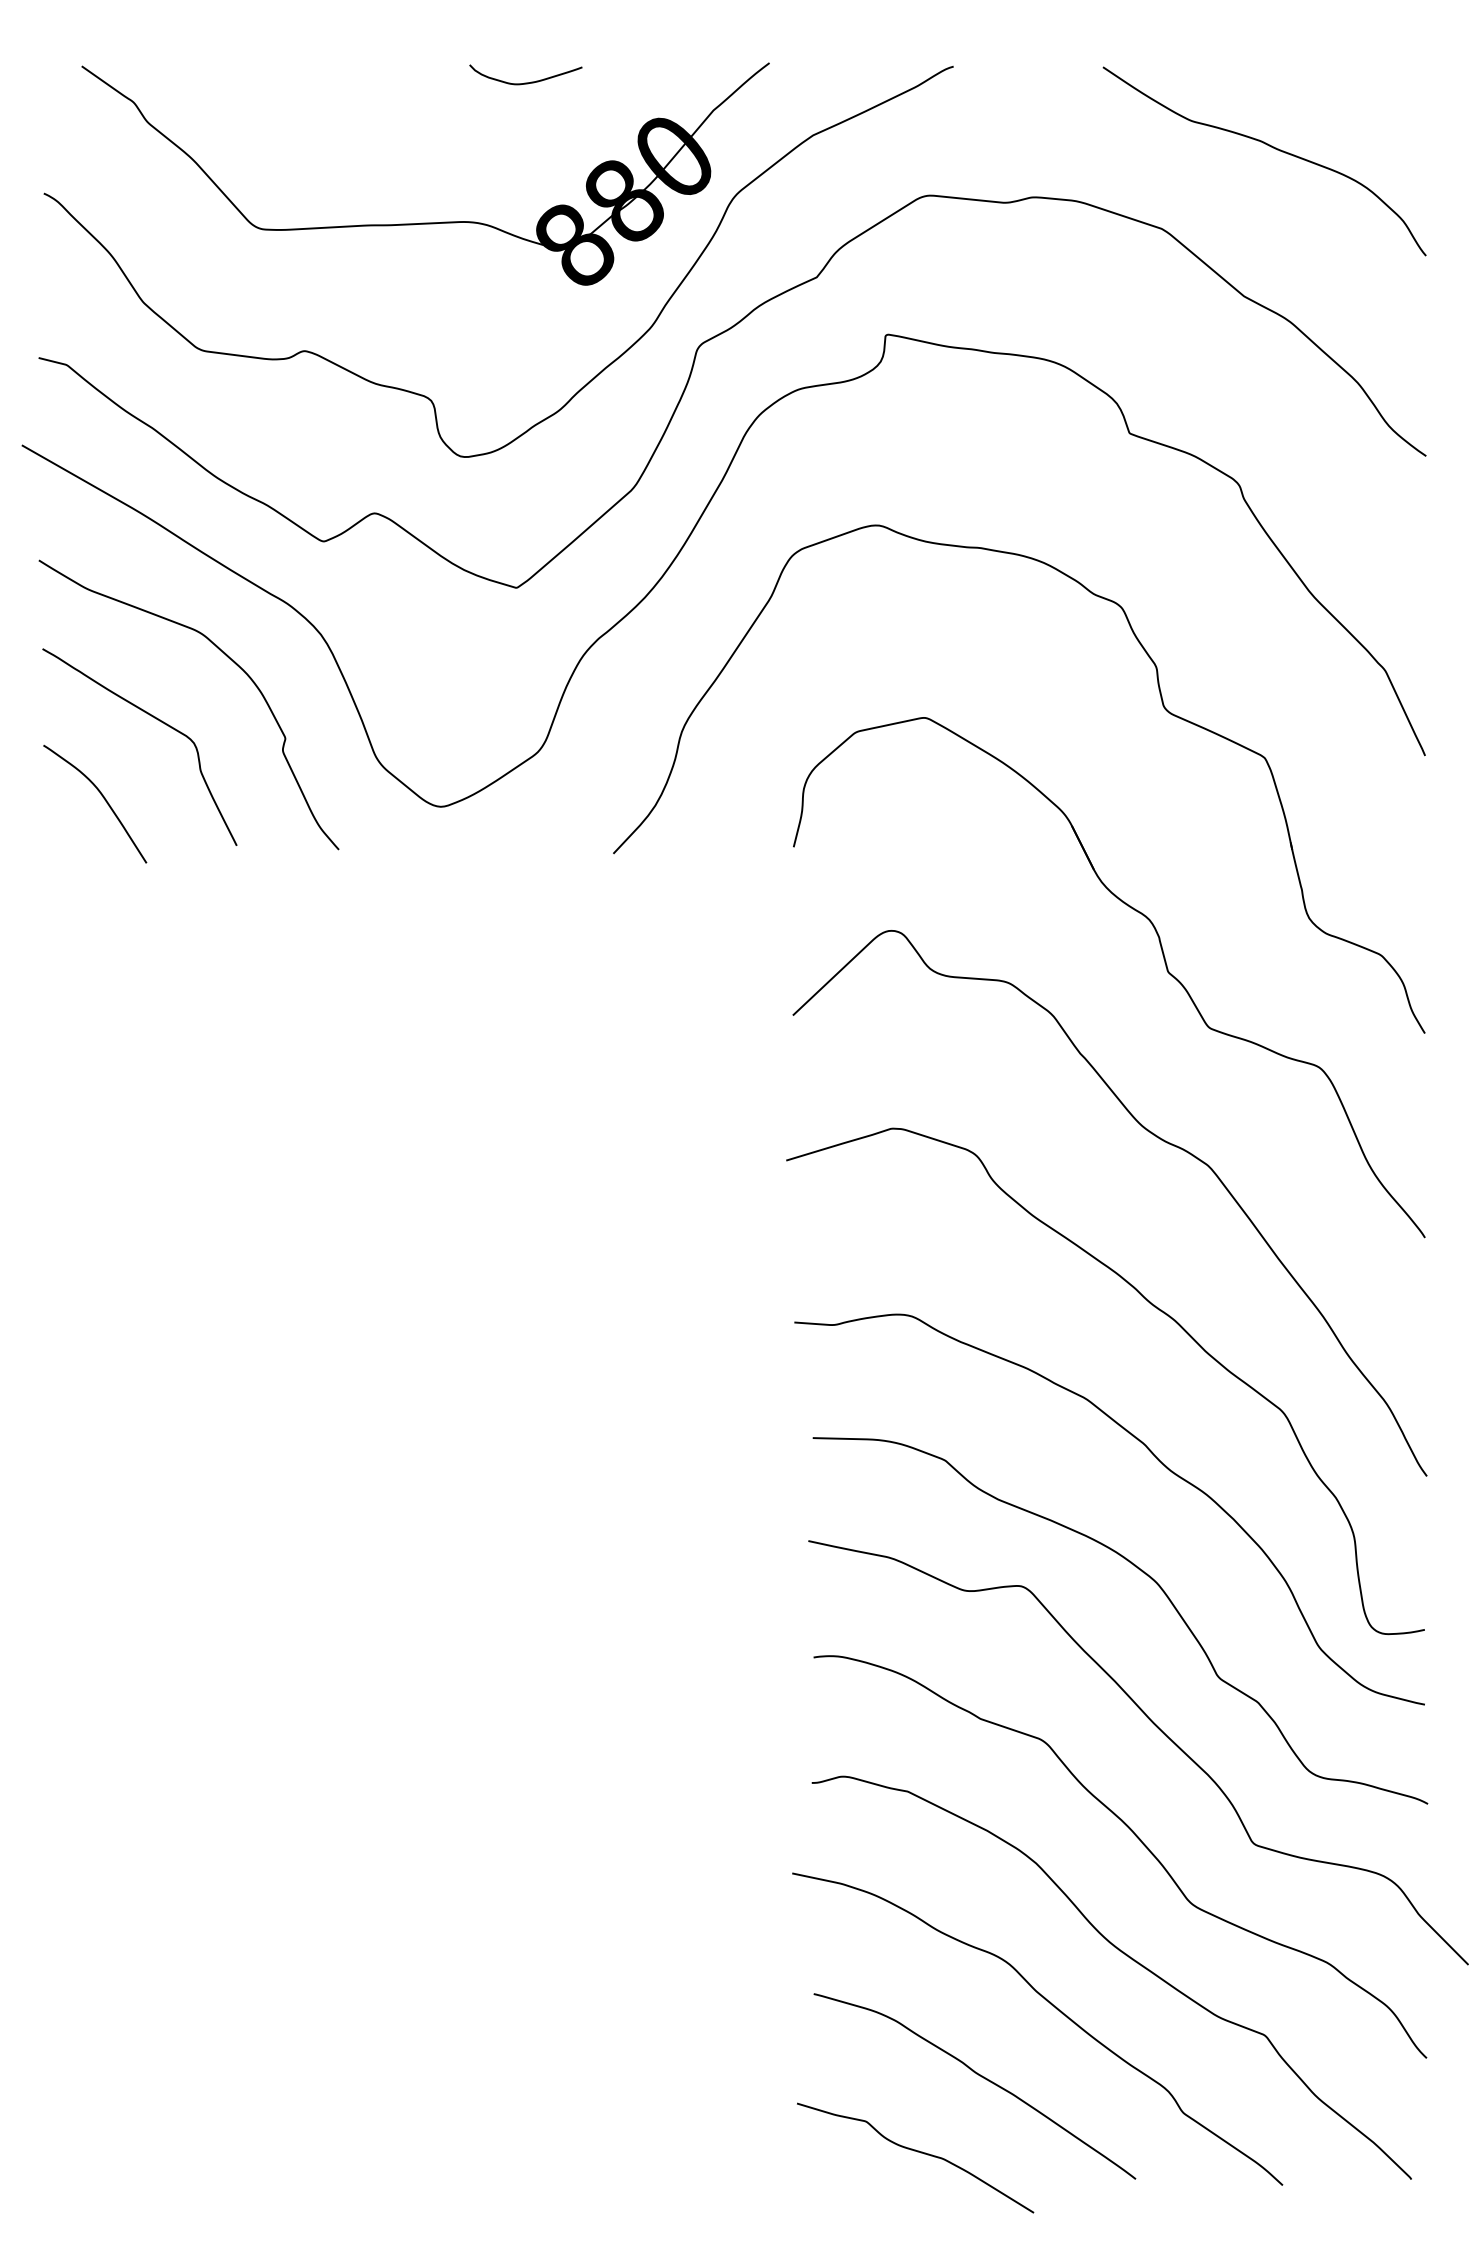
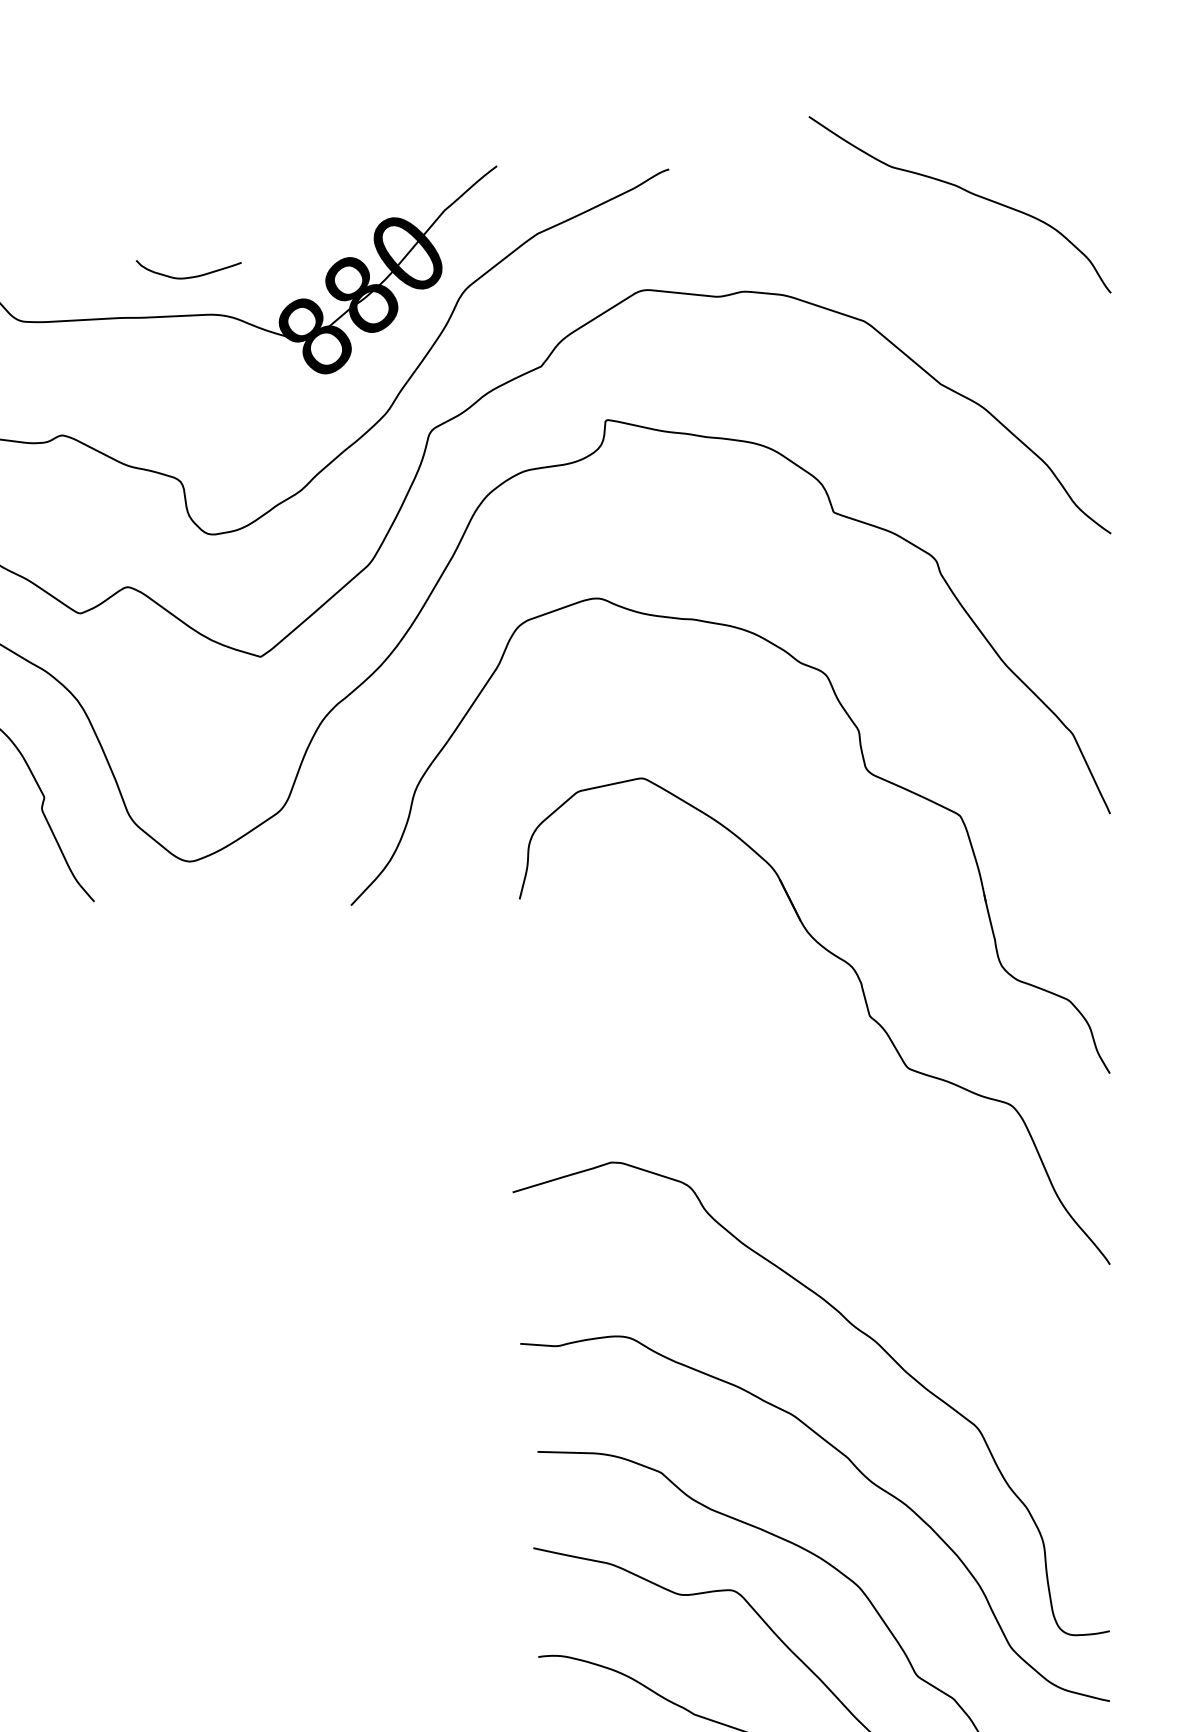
curve: (525, 82) -> (188, 276), moved
curve: (1271, 147) -> (966, 191), moved
curve: (1153, 1135) -> (856, 1168), removed

